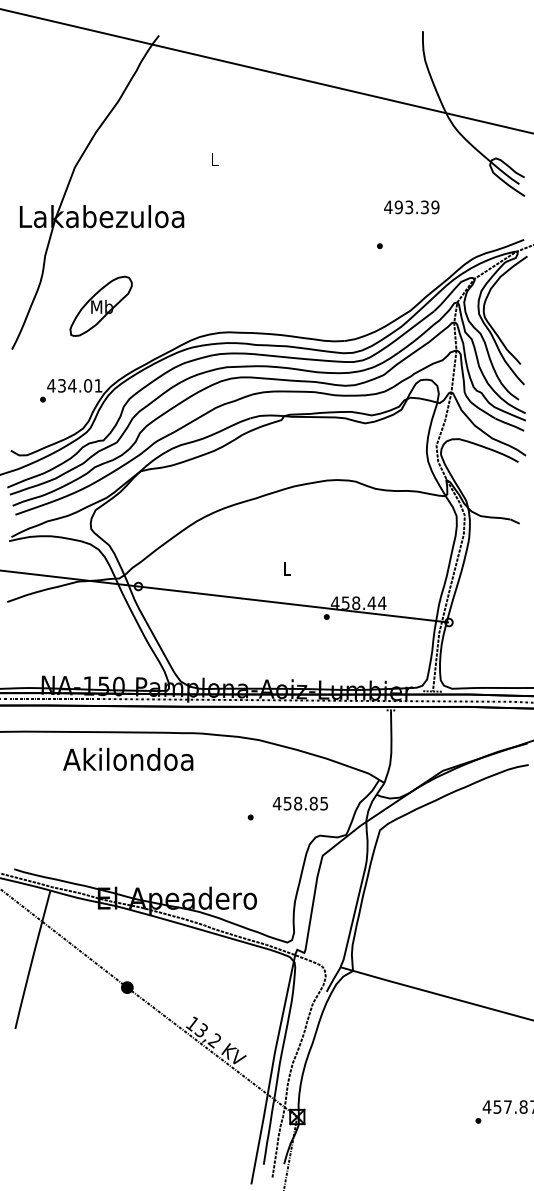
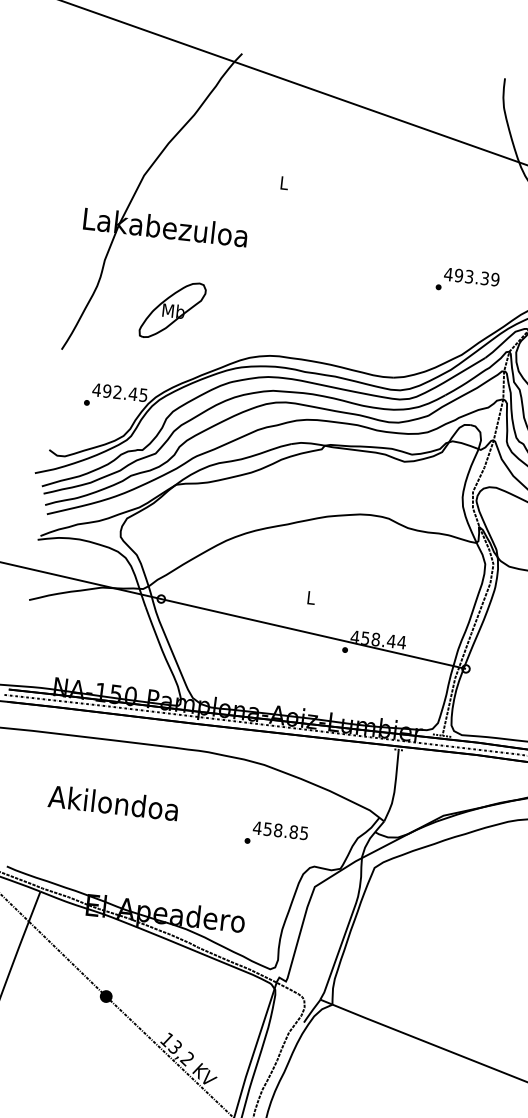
text: (411, 207) -> (471, 277), moved
part: (100, 305) -> (172, 309), moved
text: (79, 385) -> (124, 392), 434.01 -> 492.45
text: (128, 758) -> (113, 802), moved
text: (299, 803) -> (279, 830), moved

